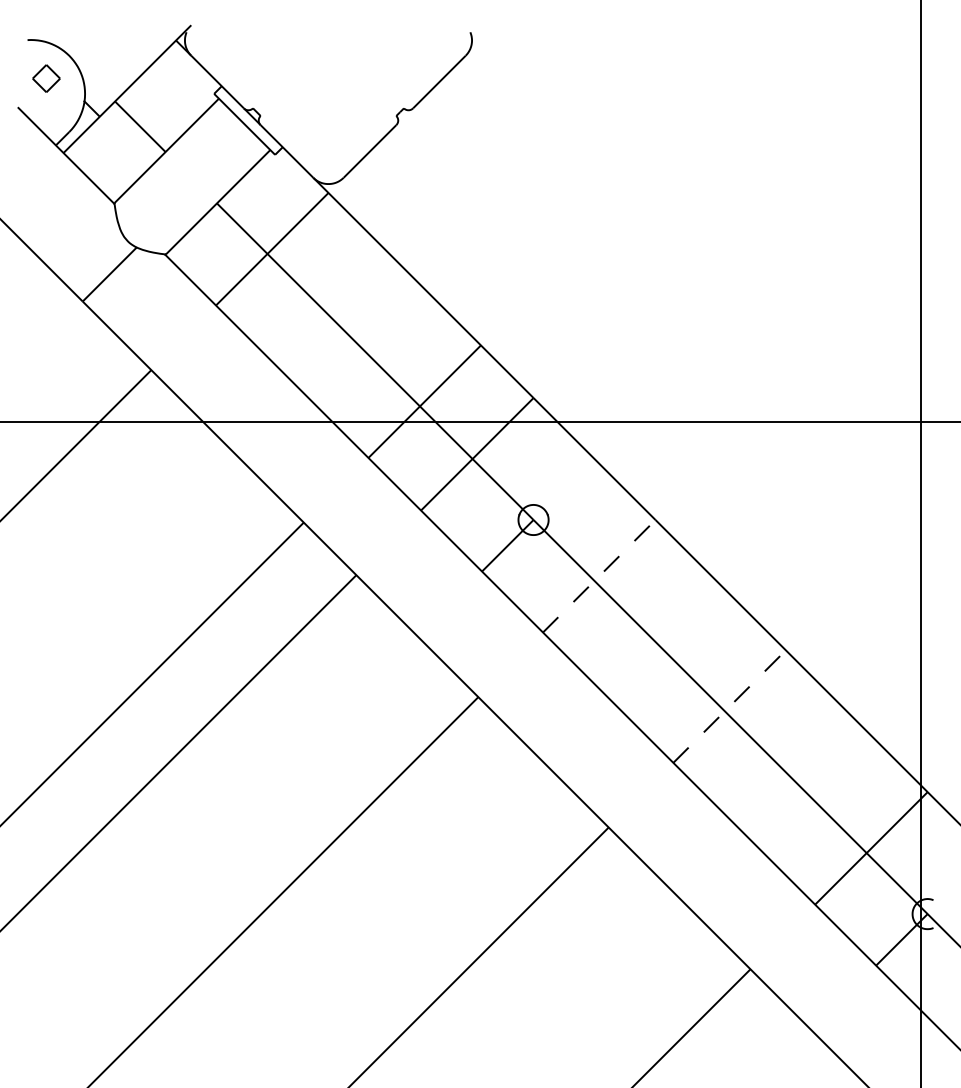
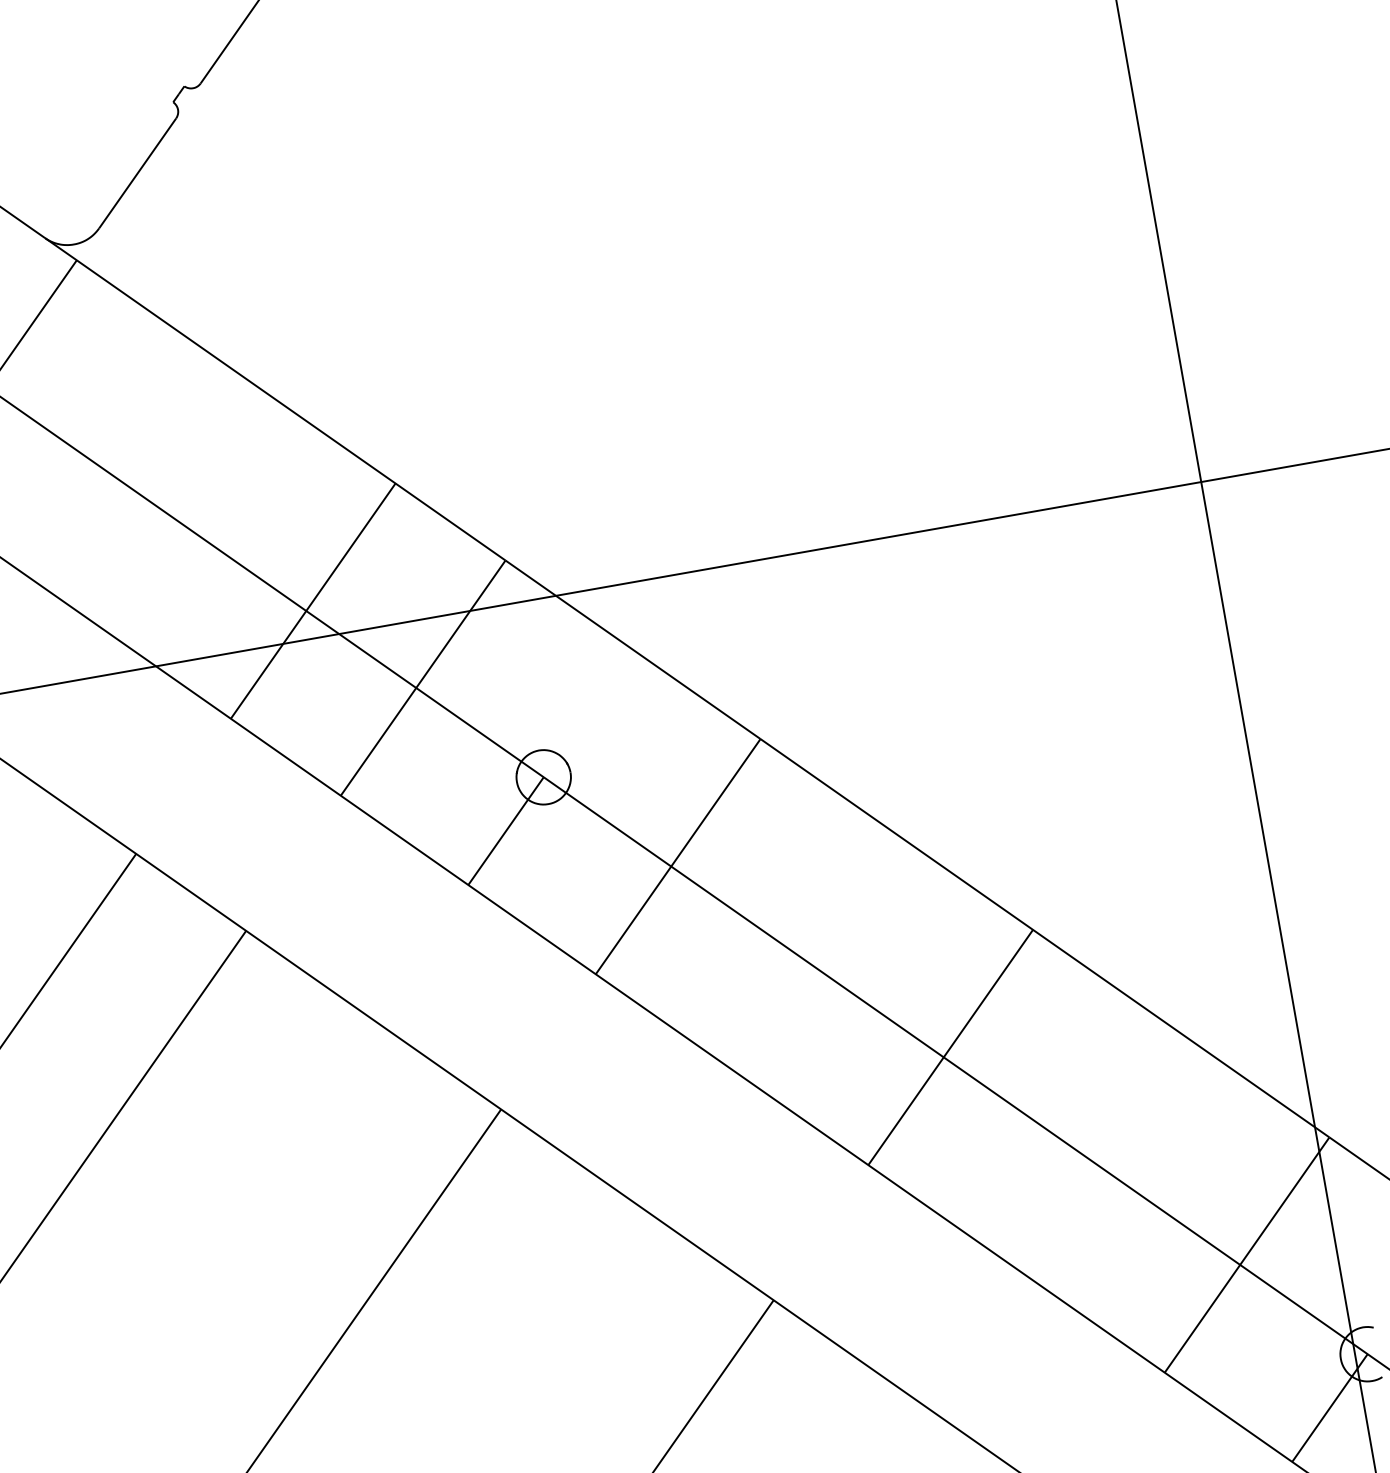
line: (599, 576) -> (678, 857), dashed -> solid
line: (729, 706) -> (950, 1047), dashed -> solid

